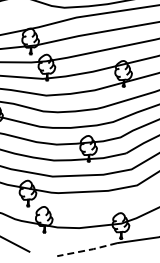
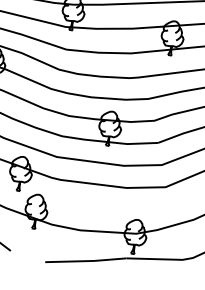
line: (87, 250) -> (86, 261), dashed -> solid

